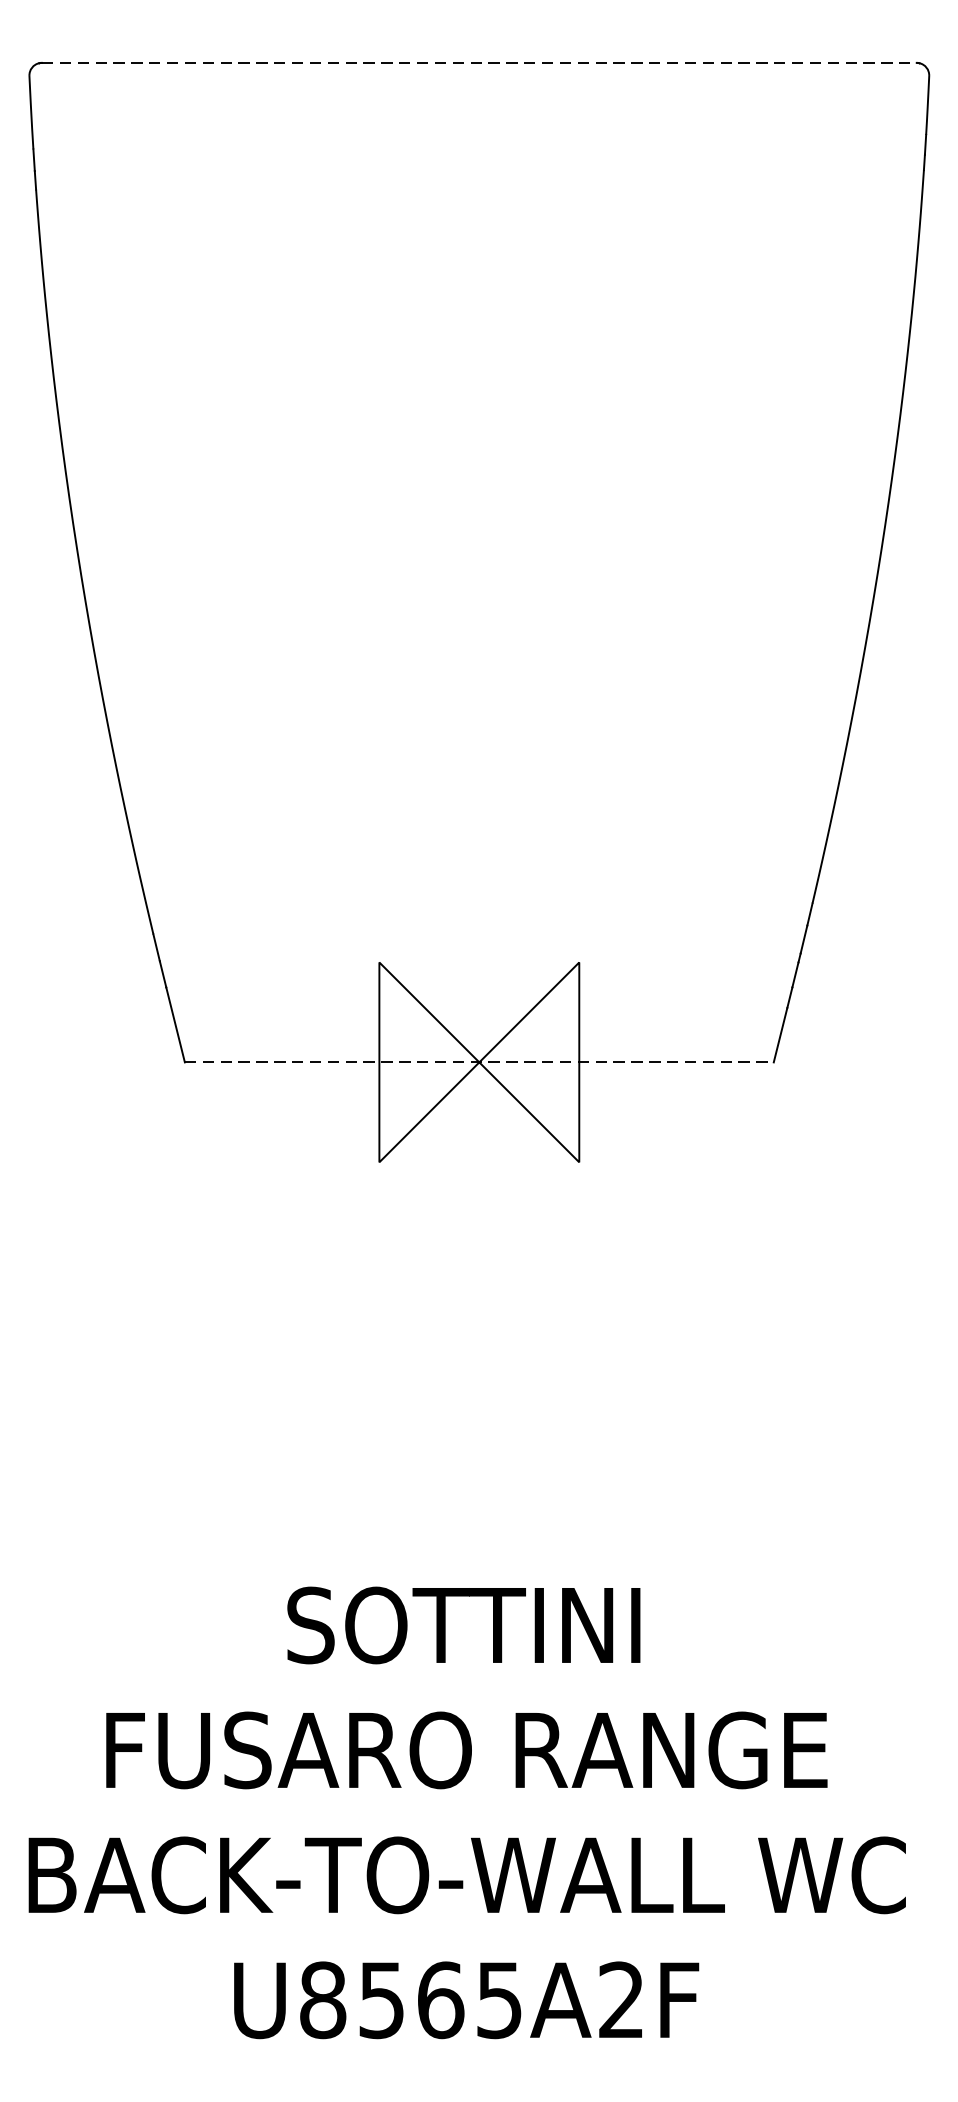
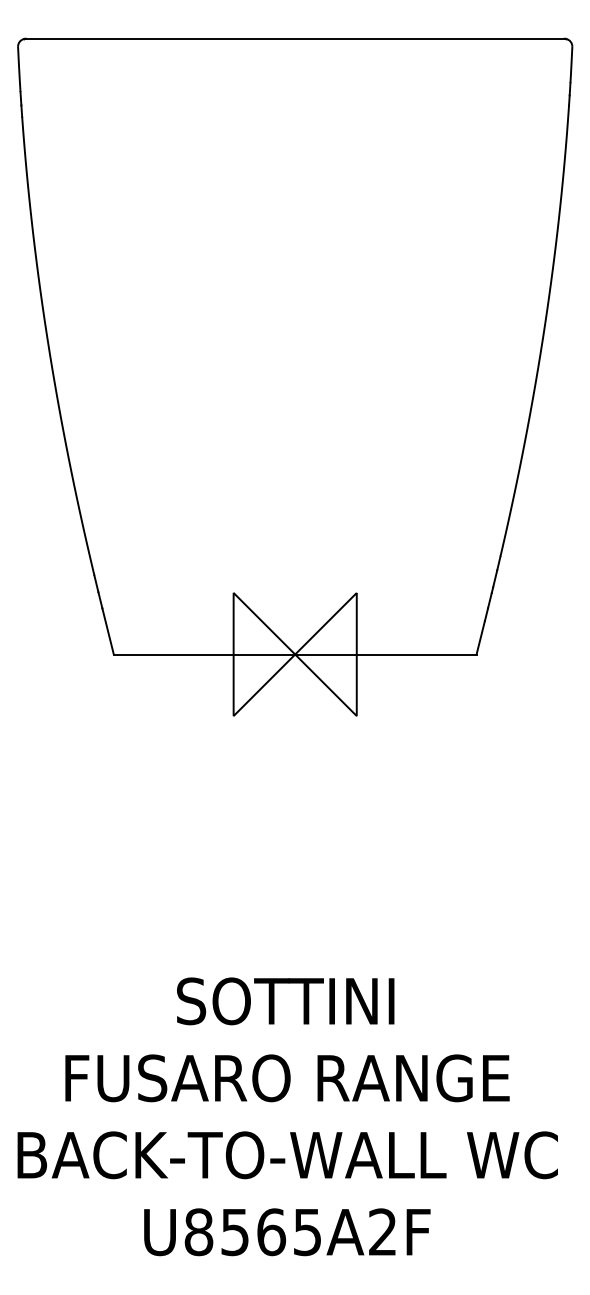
line: (479, 62) -> (295, 38), dashed -> solid
line: (479, 1062) -> (295, 654), dashed -> solid

